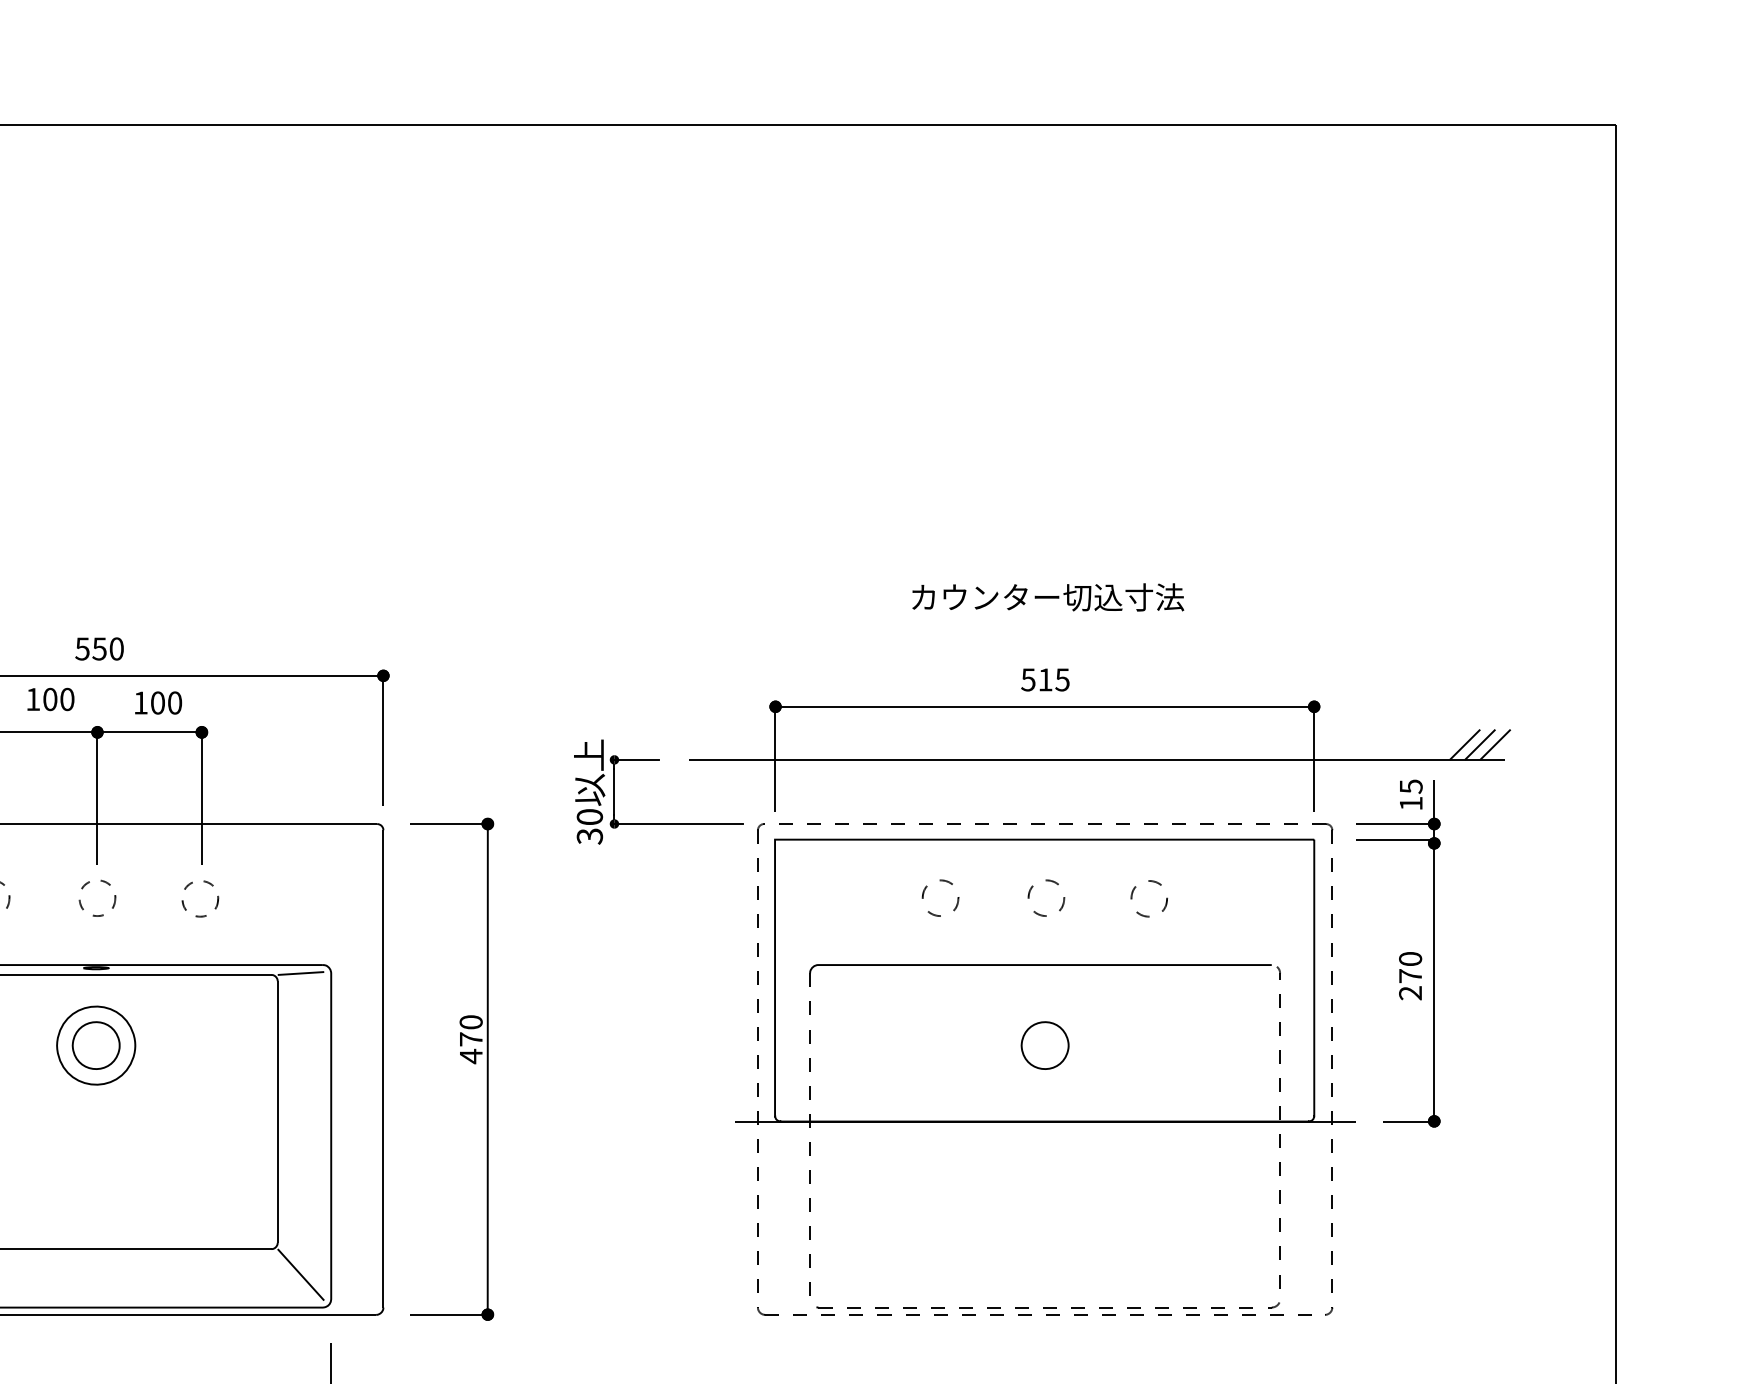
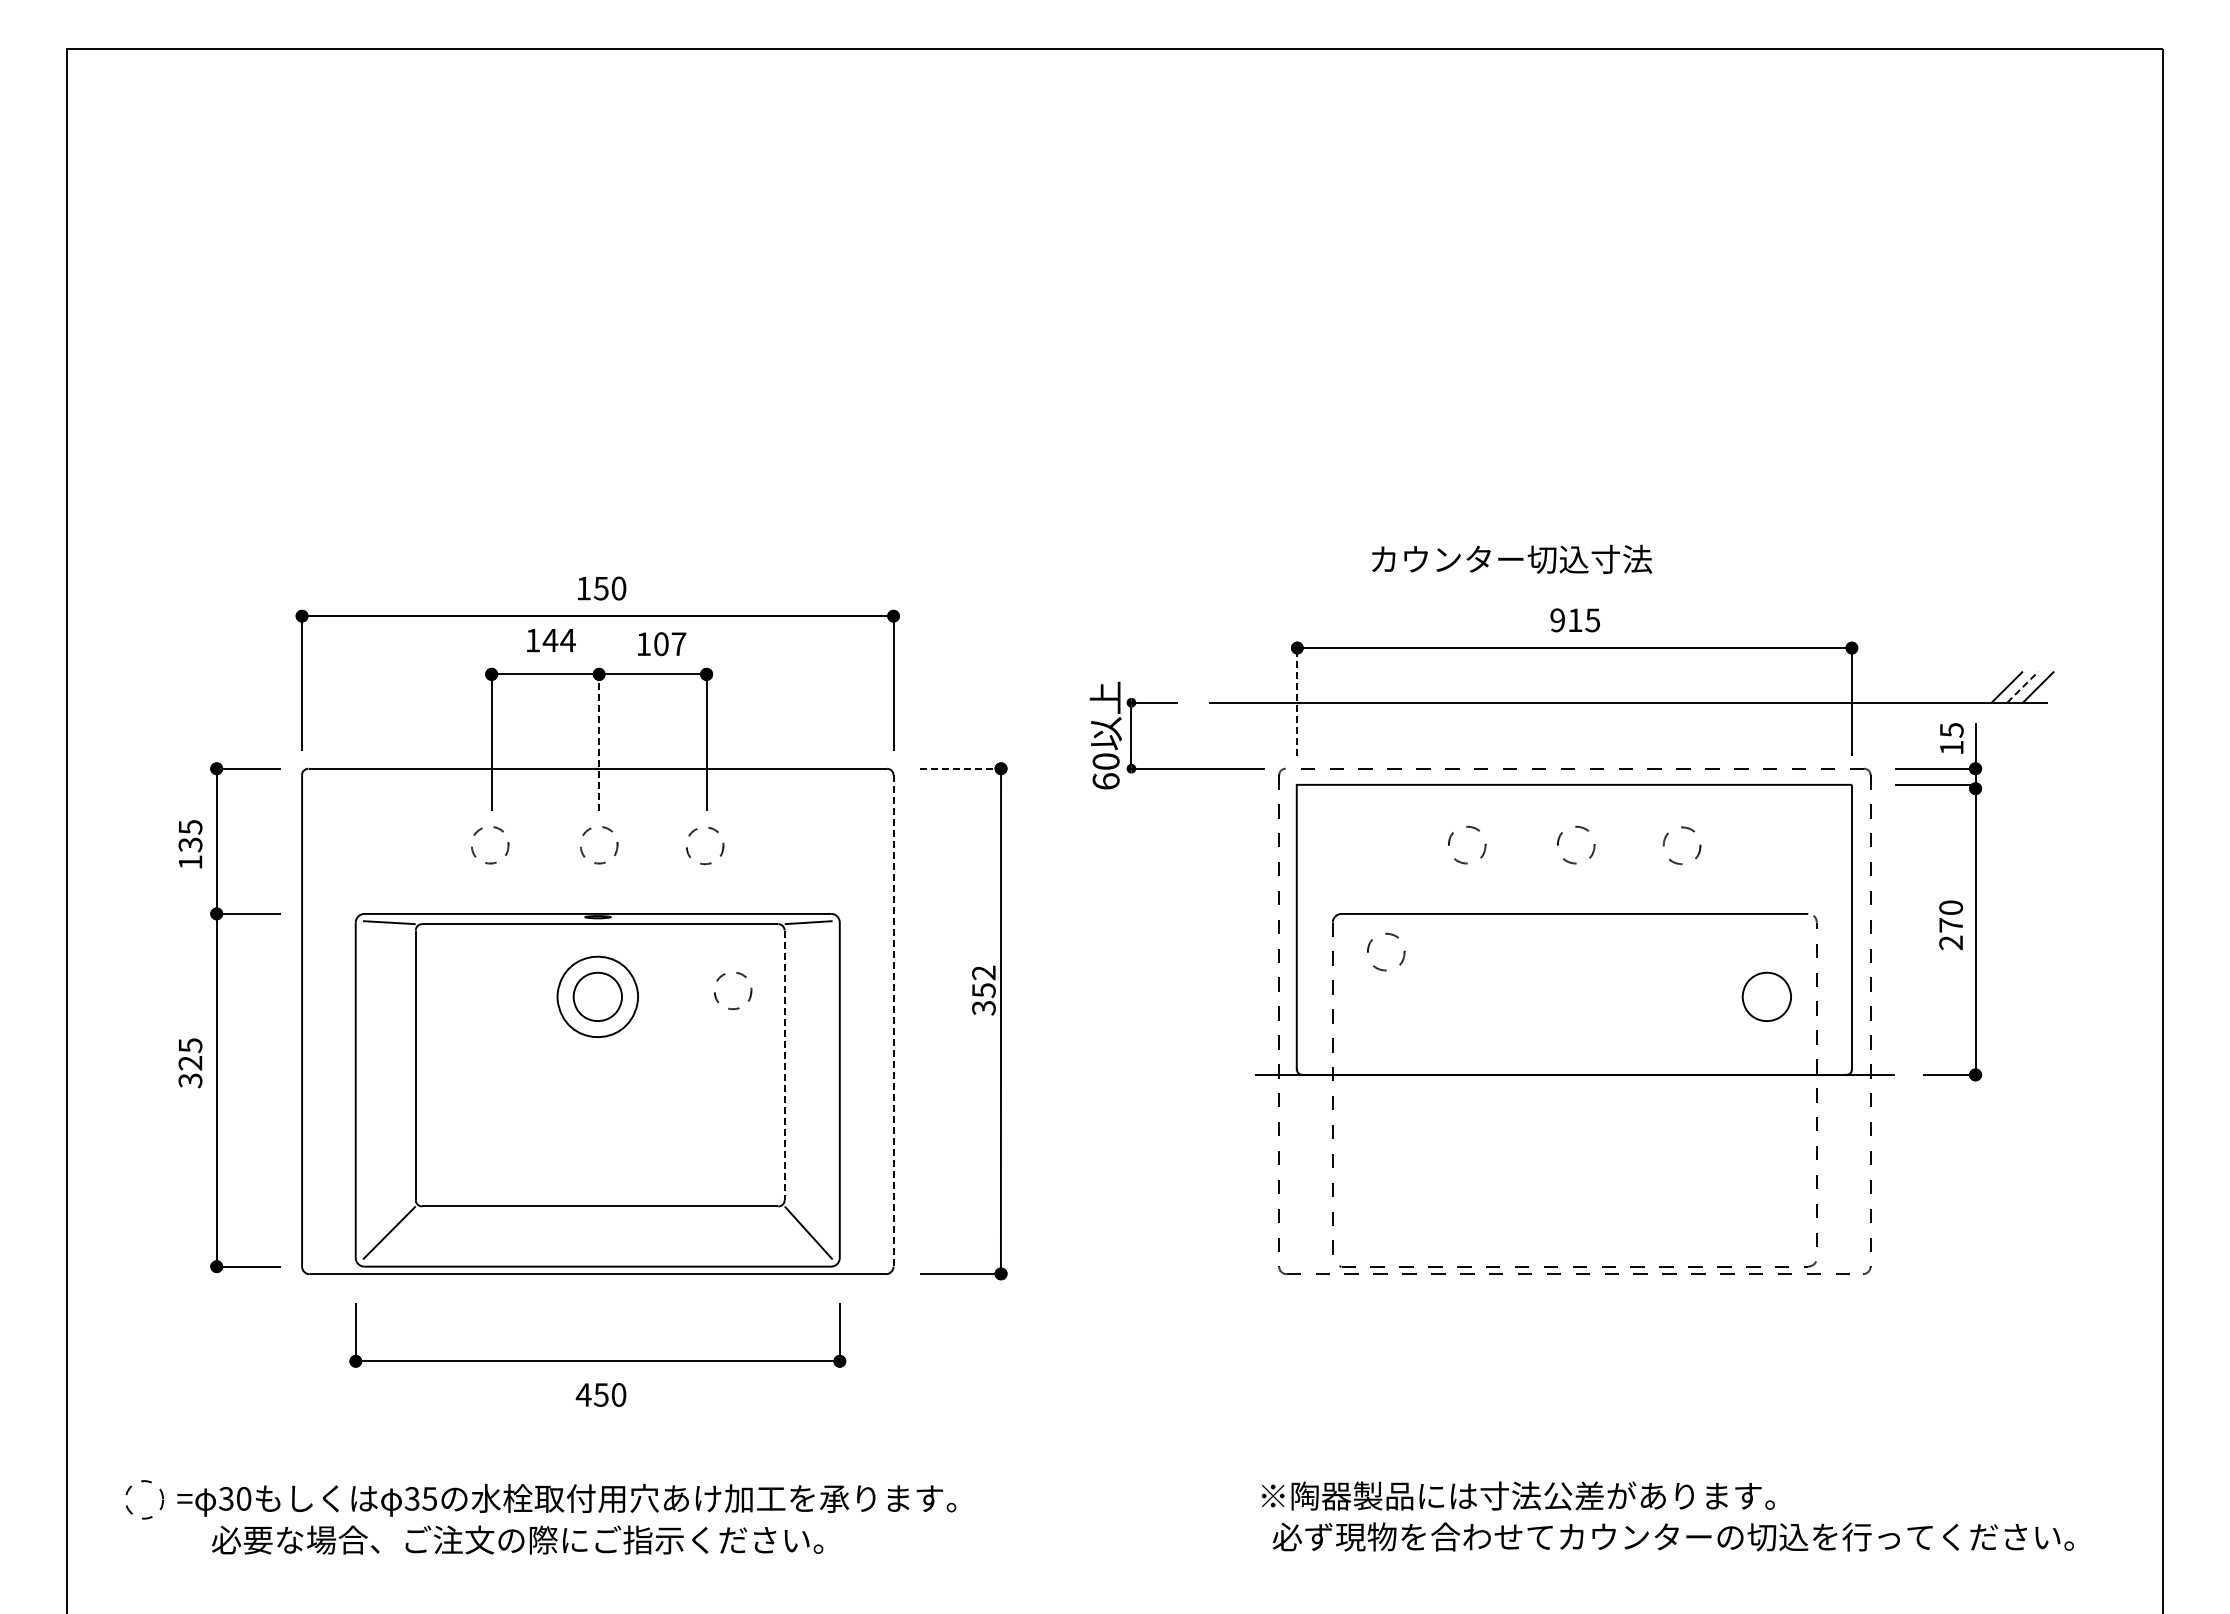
text: (1047, 596) -> (1511, 558), moved
text: (82, 648) -> (583, 588), 550 -> 150
text: (1028, 680) -> (1557, 620), 515 -> 915
text: (58, 699) -> (558, 640), 100 -> 144
text: (174, 703) -> (678, 644), 100 -> 107
line: (1480, 744) -> (2023, 686), solid -> dashed
line: (775, 759) -> (1297, 702), solid -> dashed
line: (97, 798) -> (599, 742), solid -> dashed
line: (449, 823) -> (961, 768), solid -> dashed
text: (589, 836) -> (1105, 781), 30 -> 60
part: (866, 985) -> (1390, 935), added
text: (470, 1039) -> (983, 990), 470 -> 352
part: (1044, 1045) -> (1766, 996), moved
part: (231, 1055) -> (737, 1007), added
line: (383, 1068) -> (893, 1020), solid -> dashed
line: (277, 1112) -> (784, 1065), solid -> dashed

